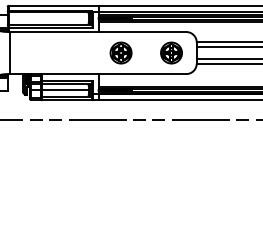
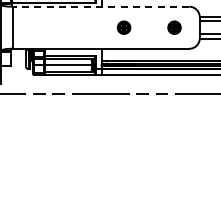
line: (97, 32) -> (100, 7), solid -> dashed
part: (120, 52) -> (123, 27), size x0.6
part: (171, 52) -> (174, 27), size x0.6

